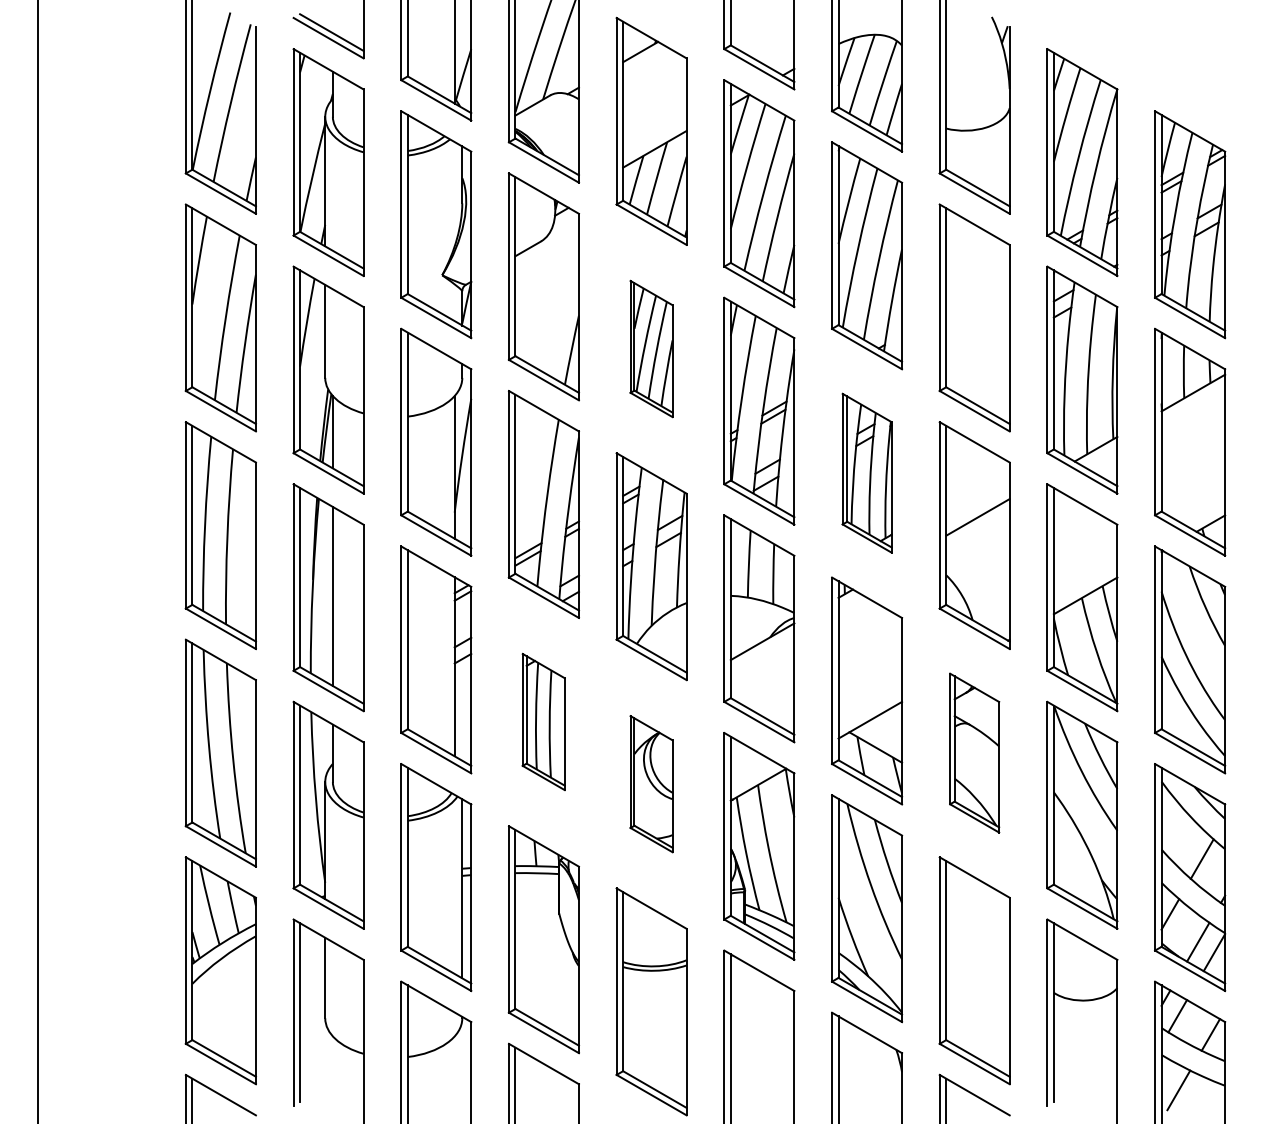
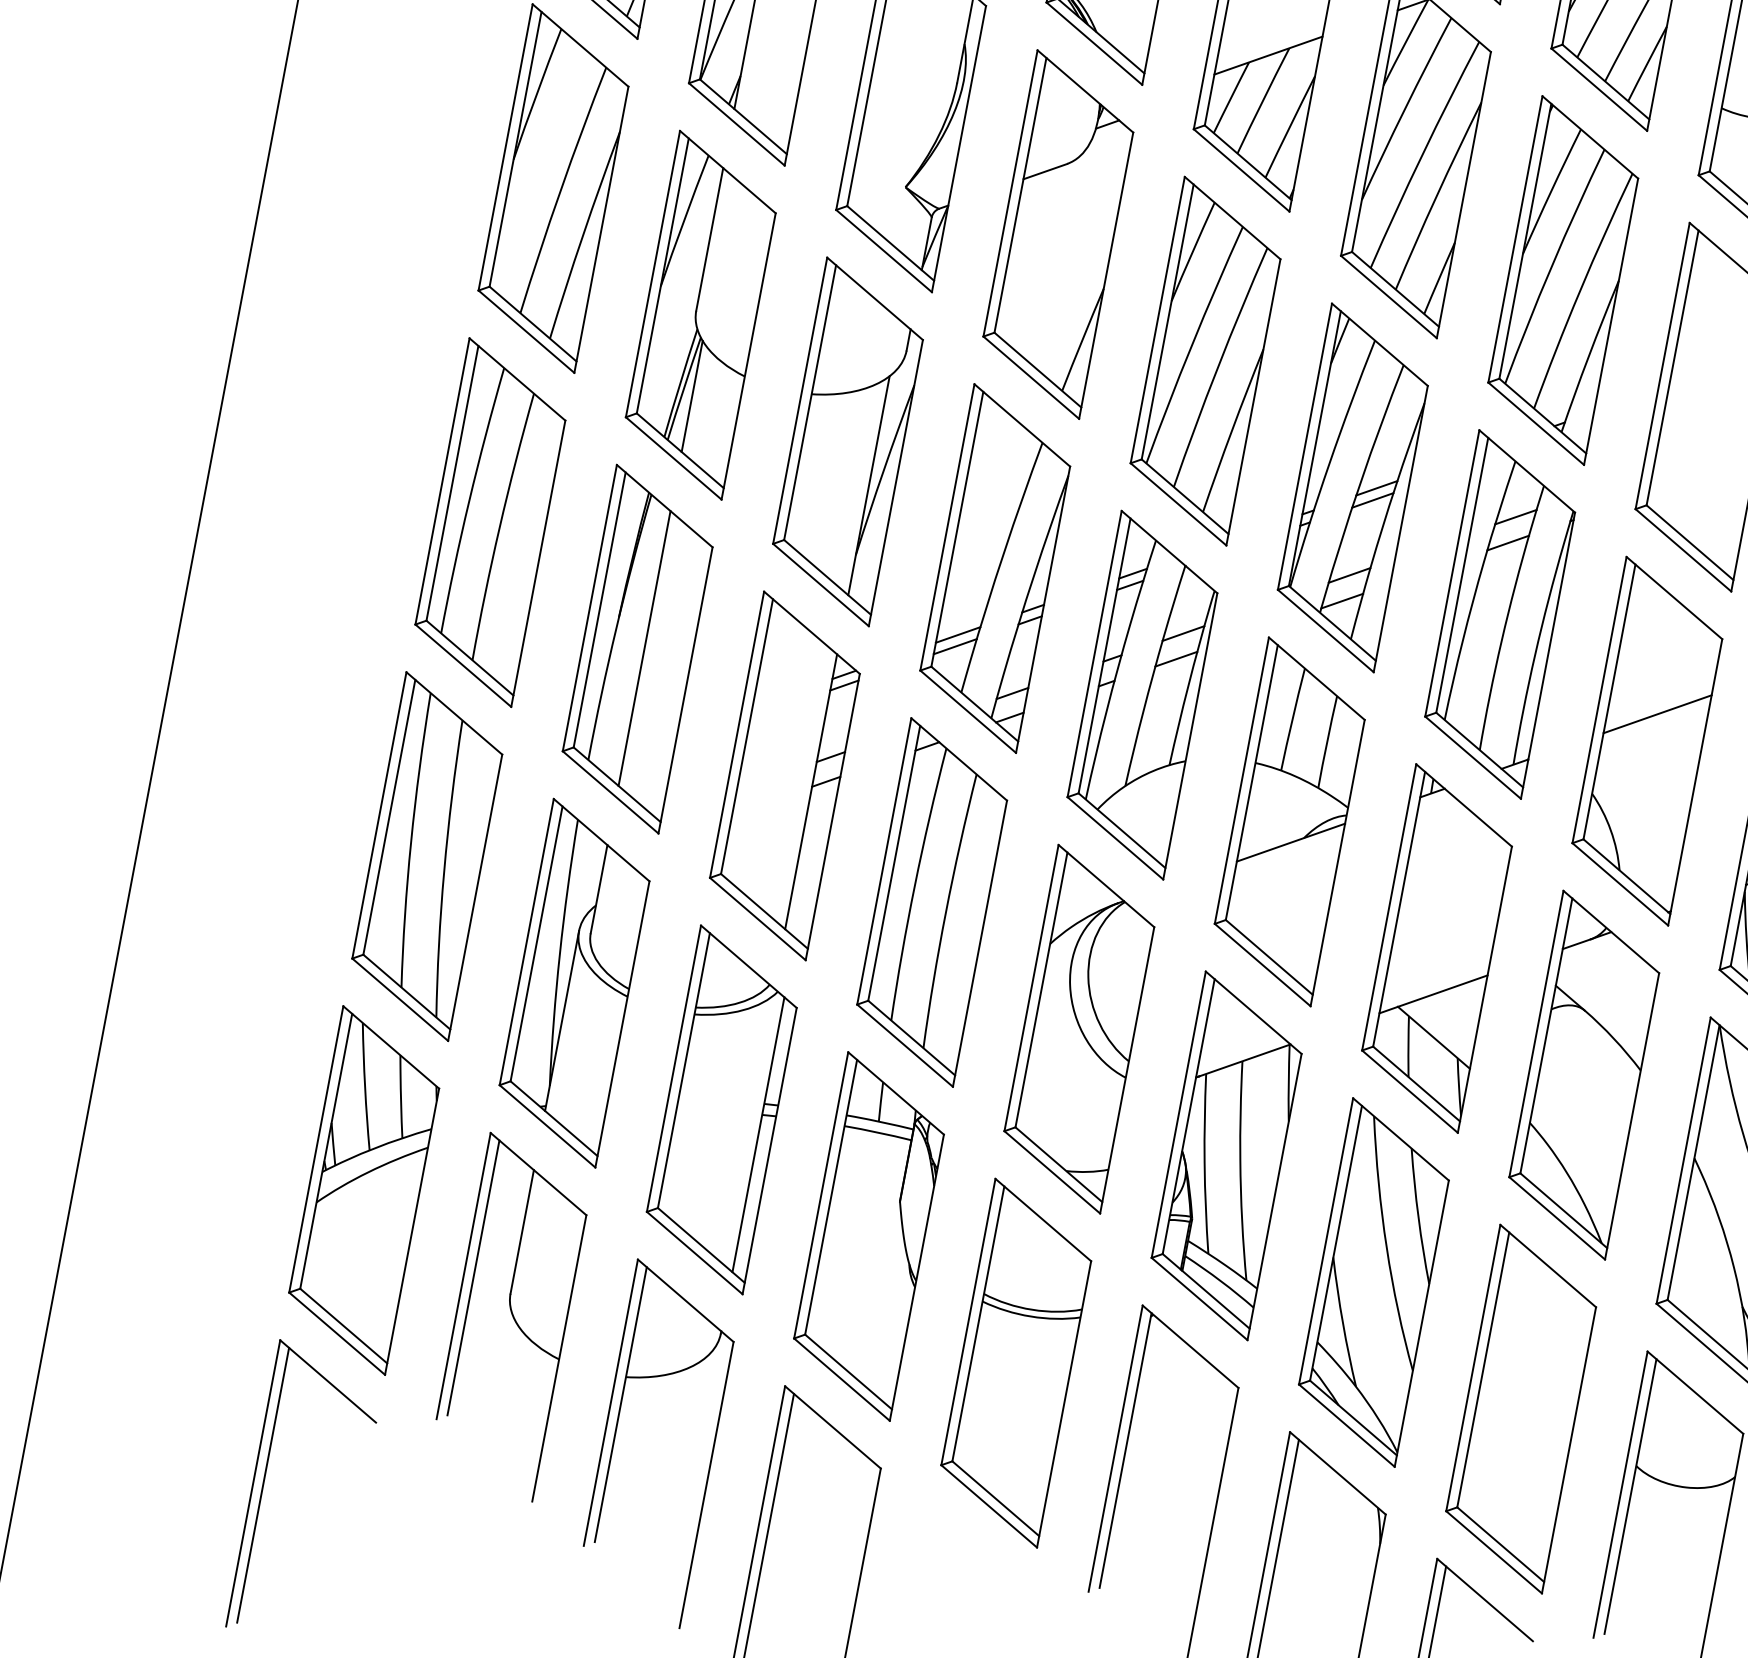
part: (651, 348) -> (1205, 360), size x1.67
part: (867, 472) -> (1501, 613), size x1.43
part: (543, 721) -> (931, 901), size x1.67
part: (974, 752) -> (1584, 1074), size x1.43
part: (651, 783) -> (1079, 1027), size x1.67

